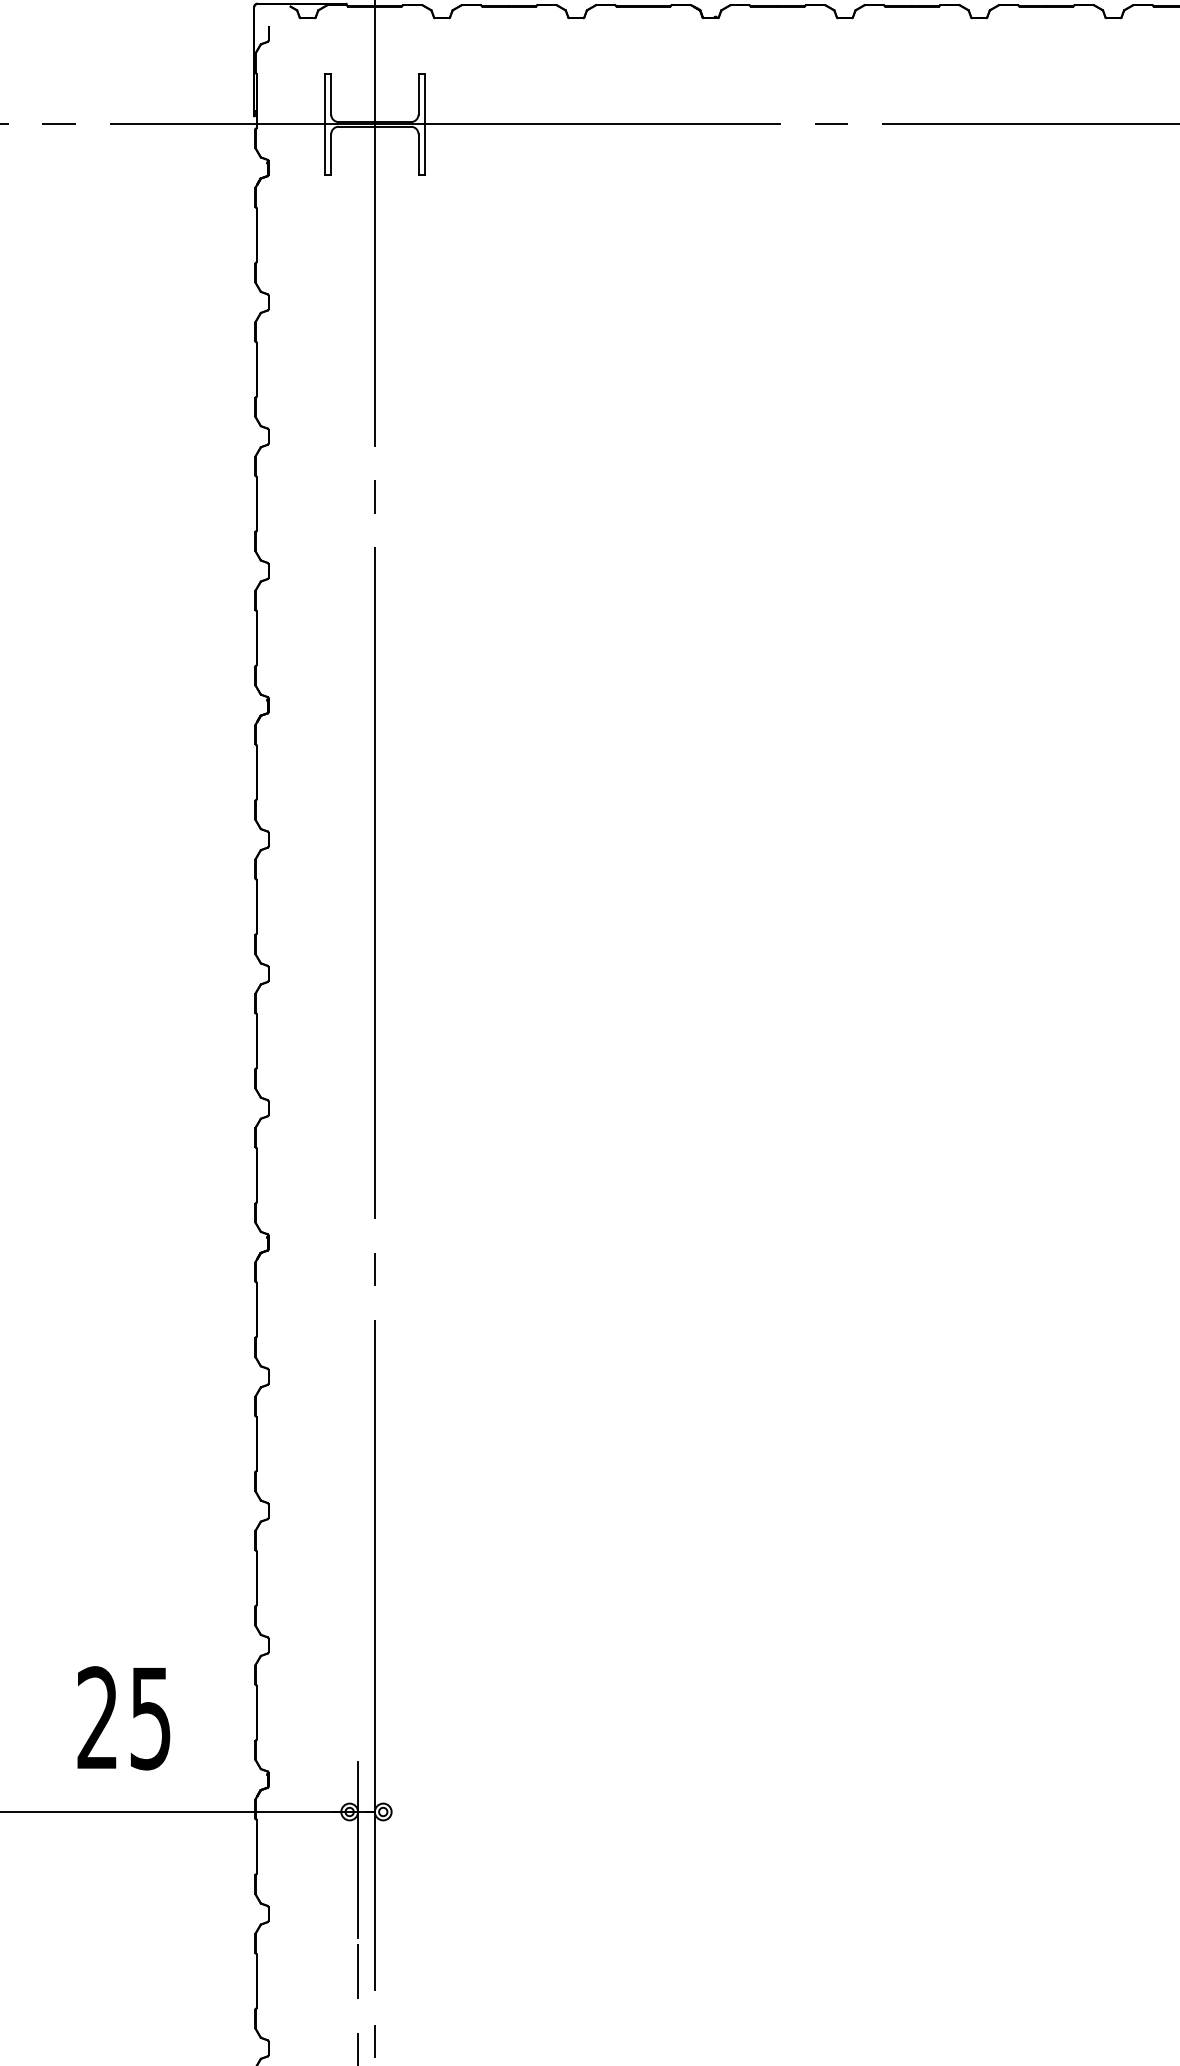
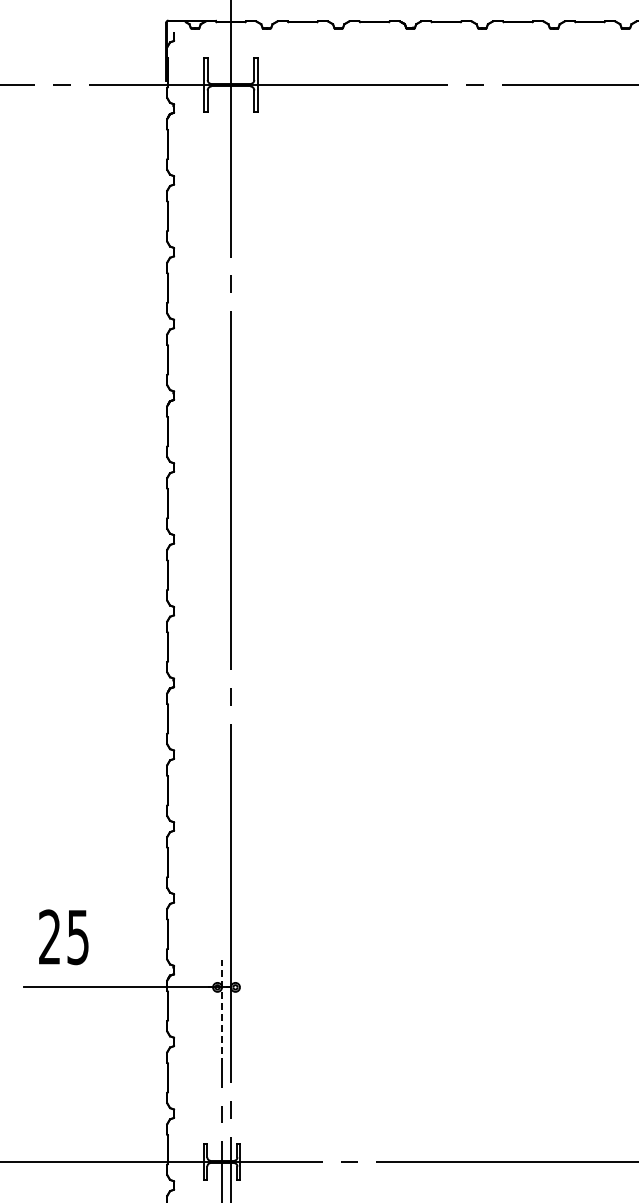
text: (123, 1718) -> (63, 937), moved
line: (358, 1847) -> (222, 1006), solid -> dashed

